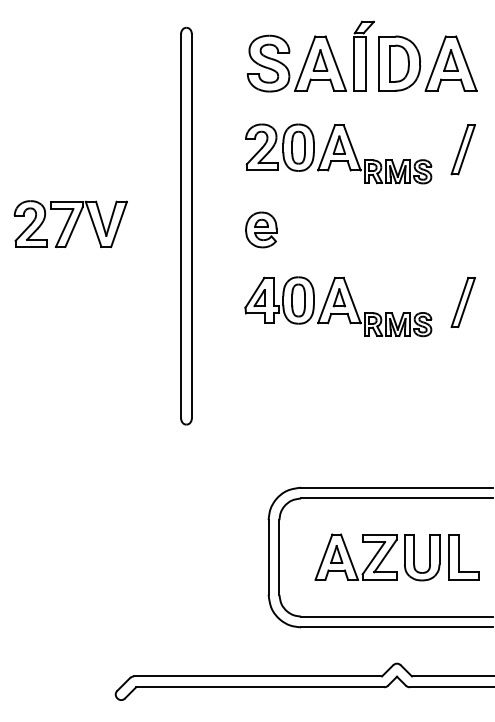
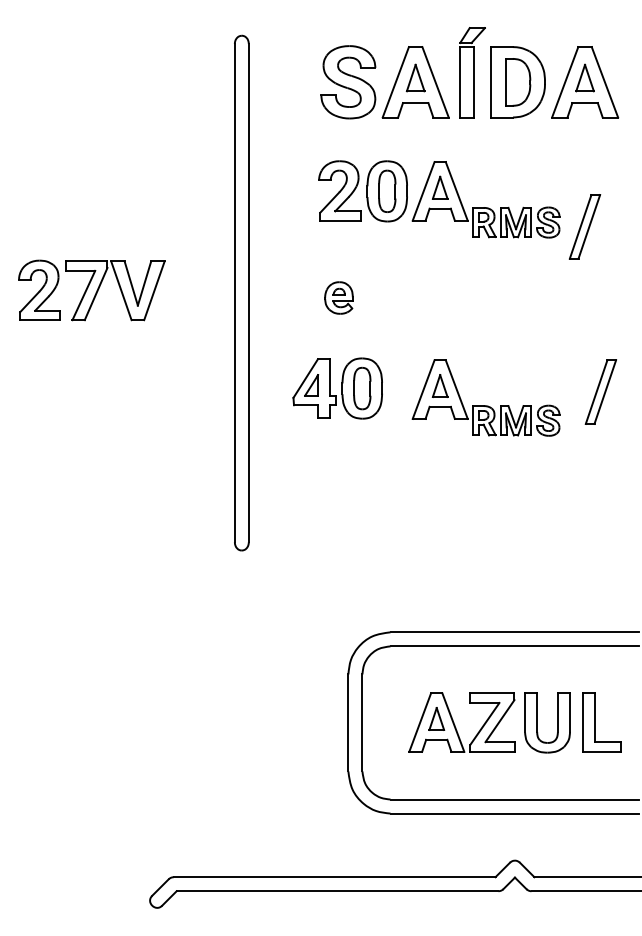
part: (462, 149) -> (584, 226), moved
part: (260, 229) -> (338, 297), size x0.7
part: (279, 300) -> (337, 388), moved

